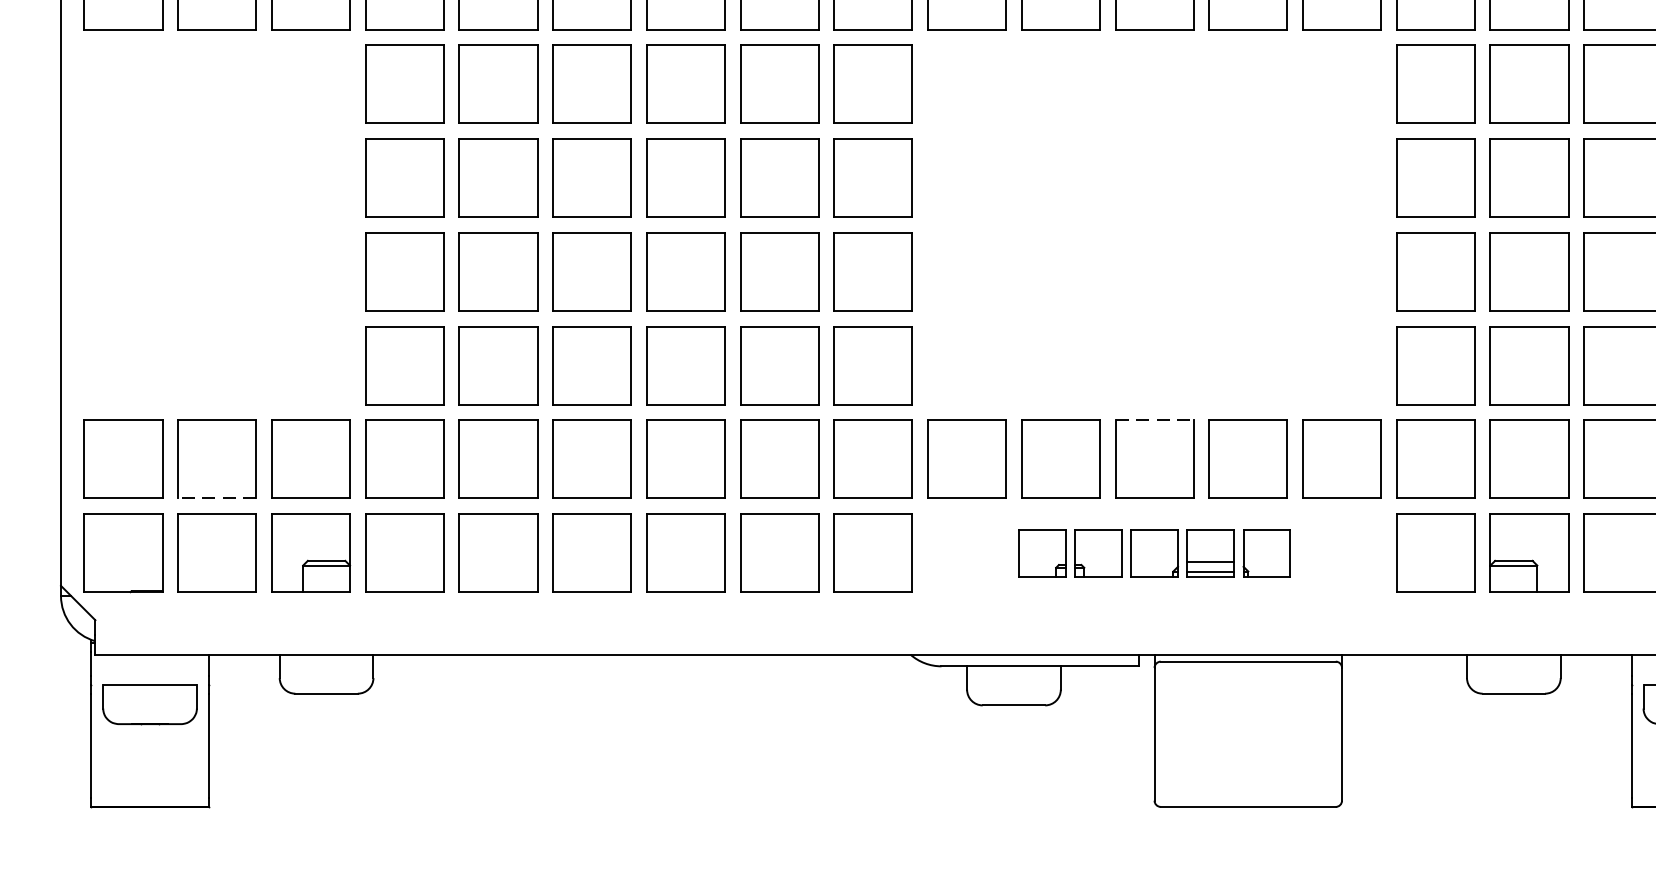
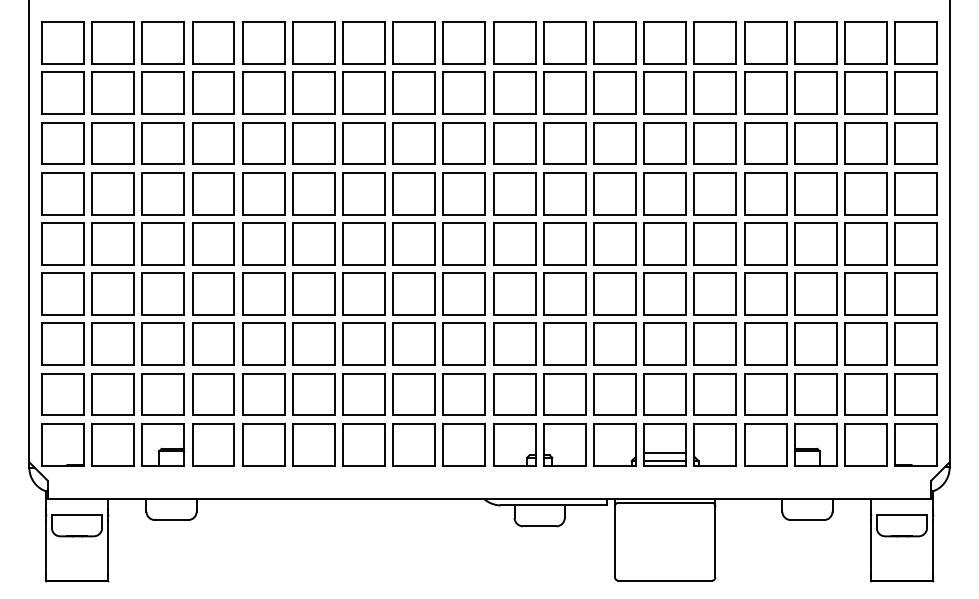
part: (216, 223) -> (112, 268), added
part: (1153, 223) -> (614, 268), added
line: (1153, 420) -> (614, 373), dashed -> solid
line: (218, 498) -> (113, 415), dashed -> solid
part: (1153, 552) -> (614, 444), size x1.67

